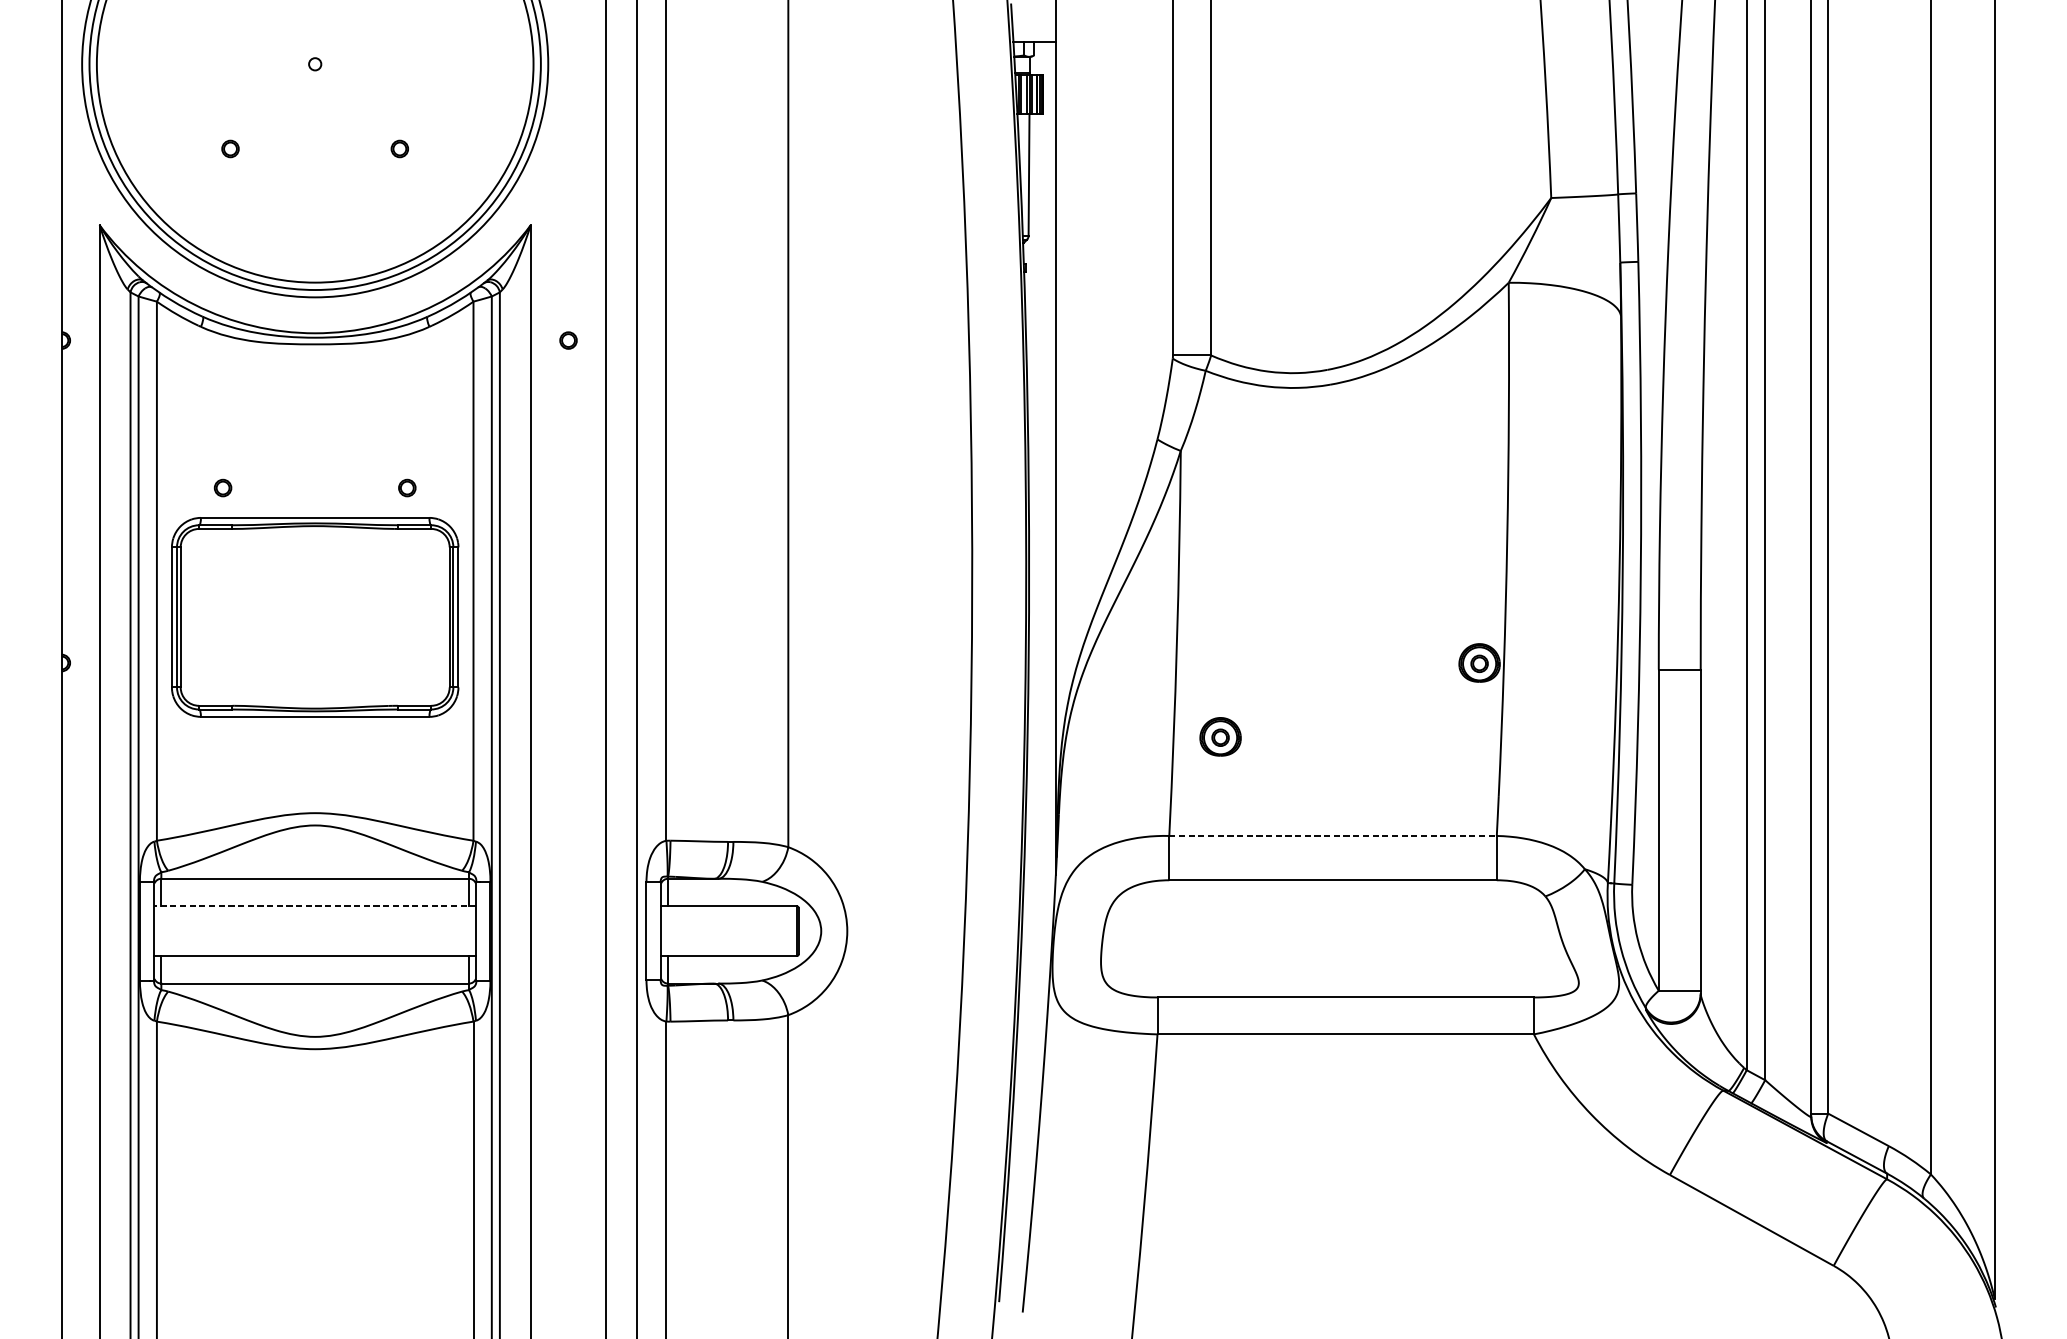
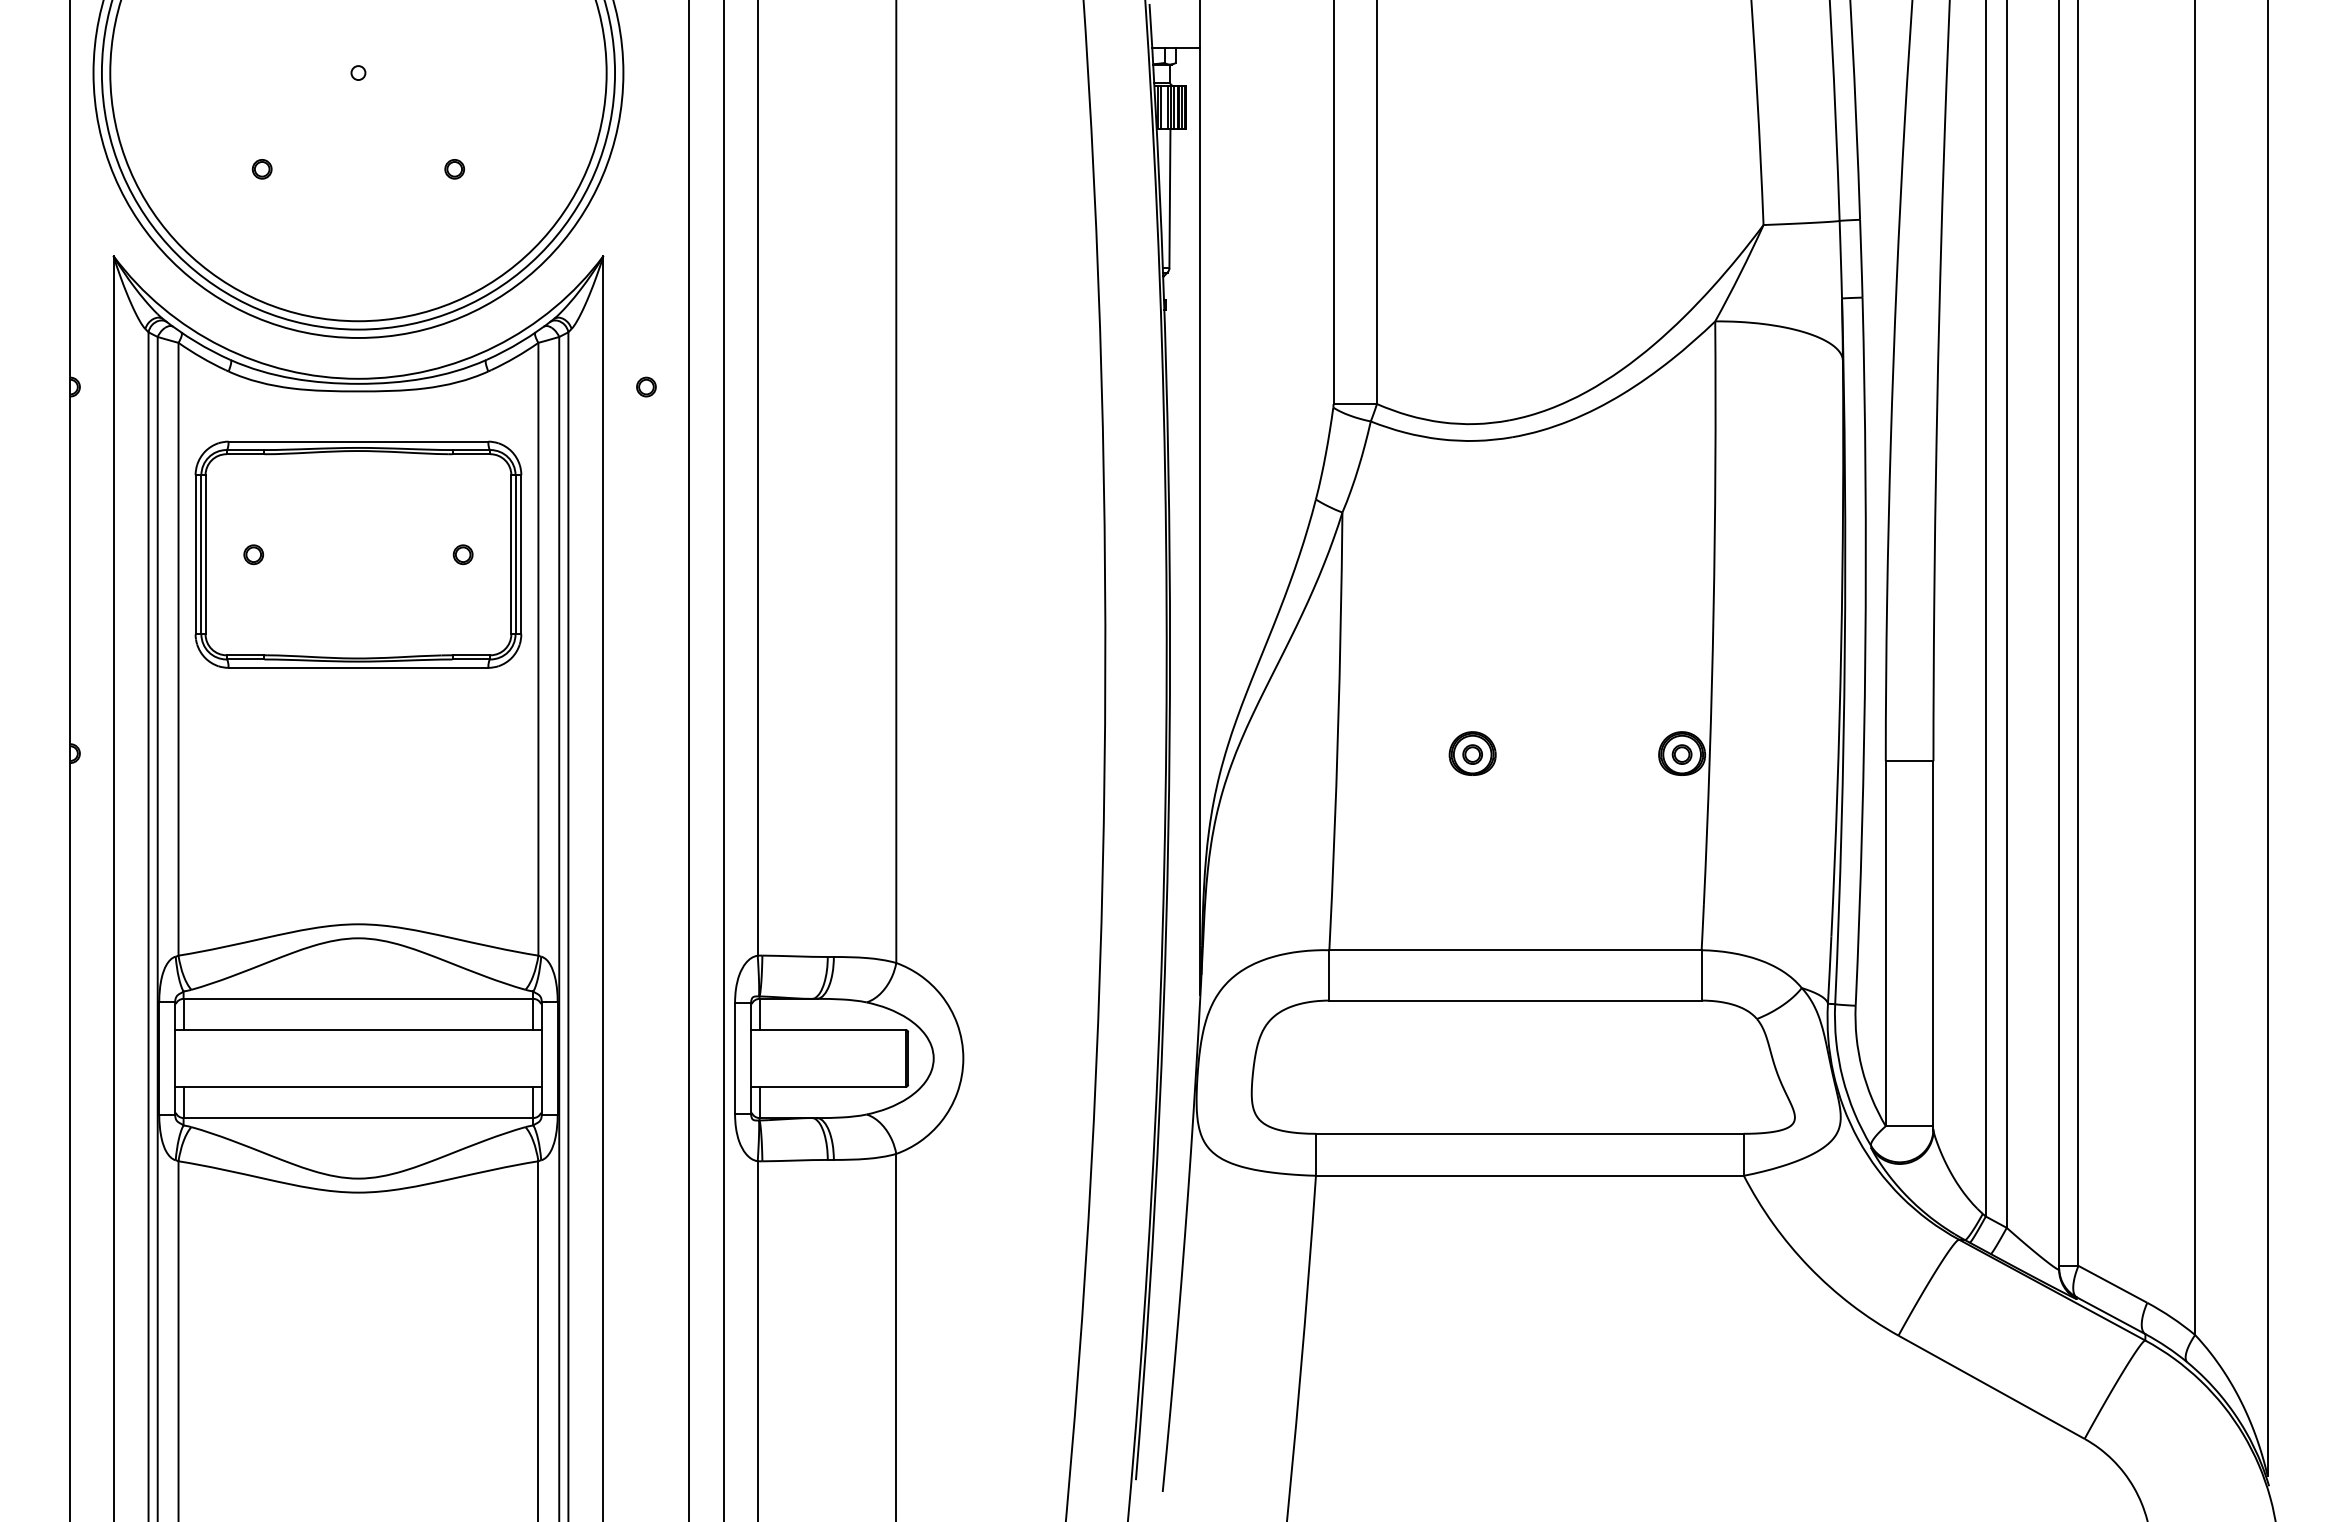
part: (315, 617) -> (358, 554), moved
part: (1220, 736) -> (1472, 753), moved
line: (1333, 836) -> (1516, 950), dashed -> solid
line: (314, 906) -> (357, 1030), dashed -> solid

